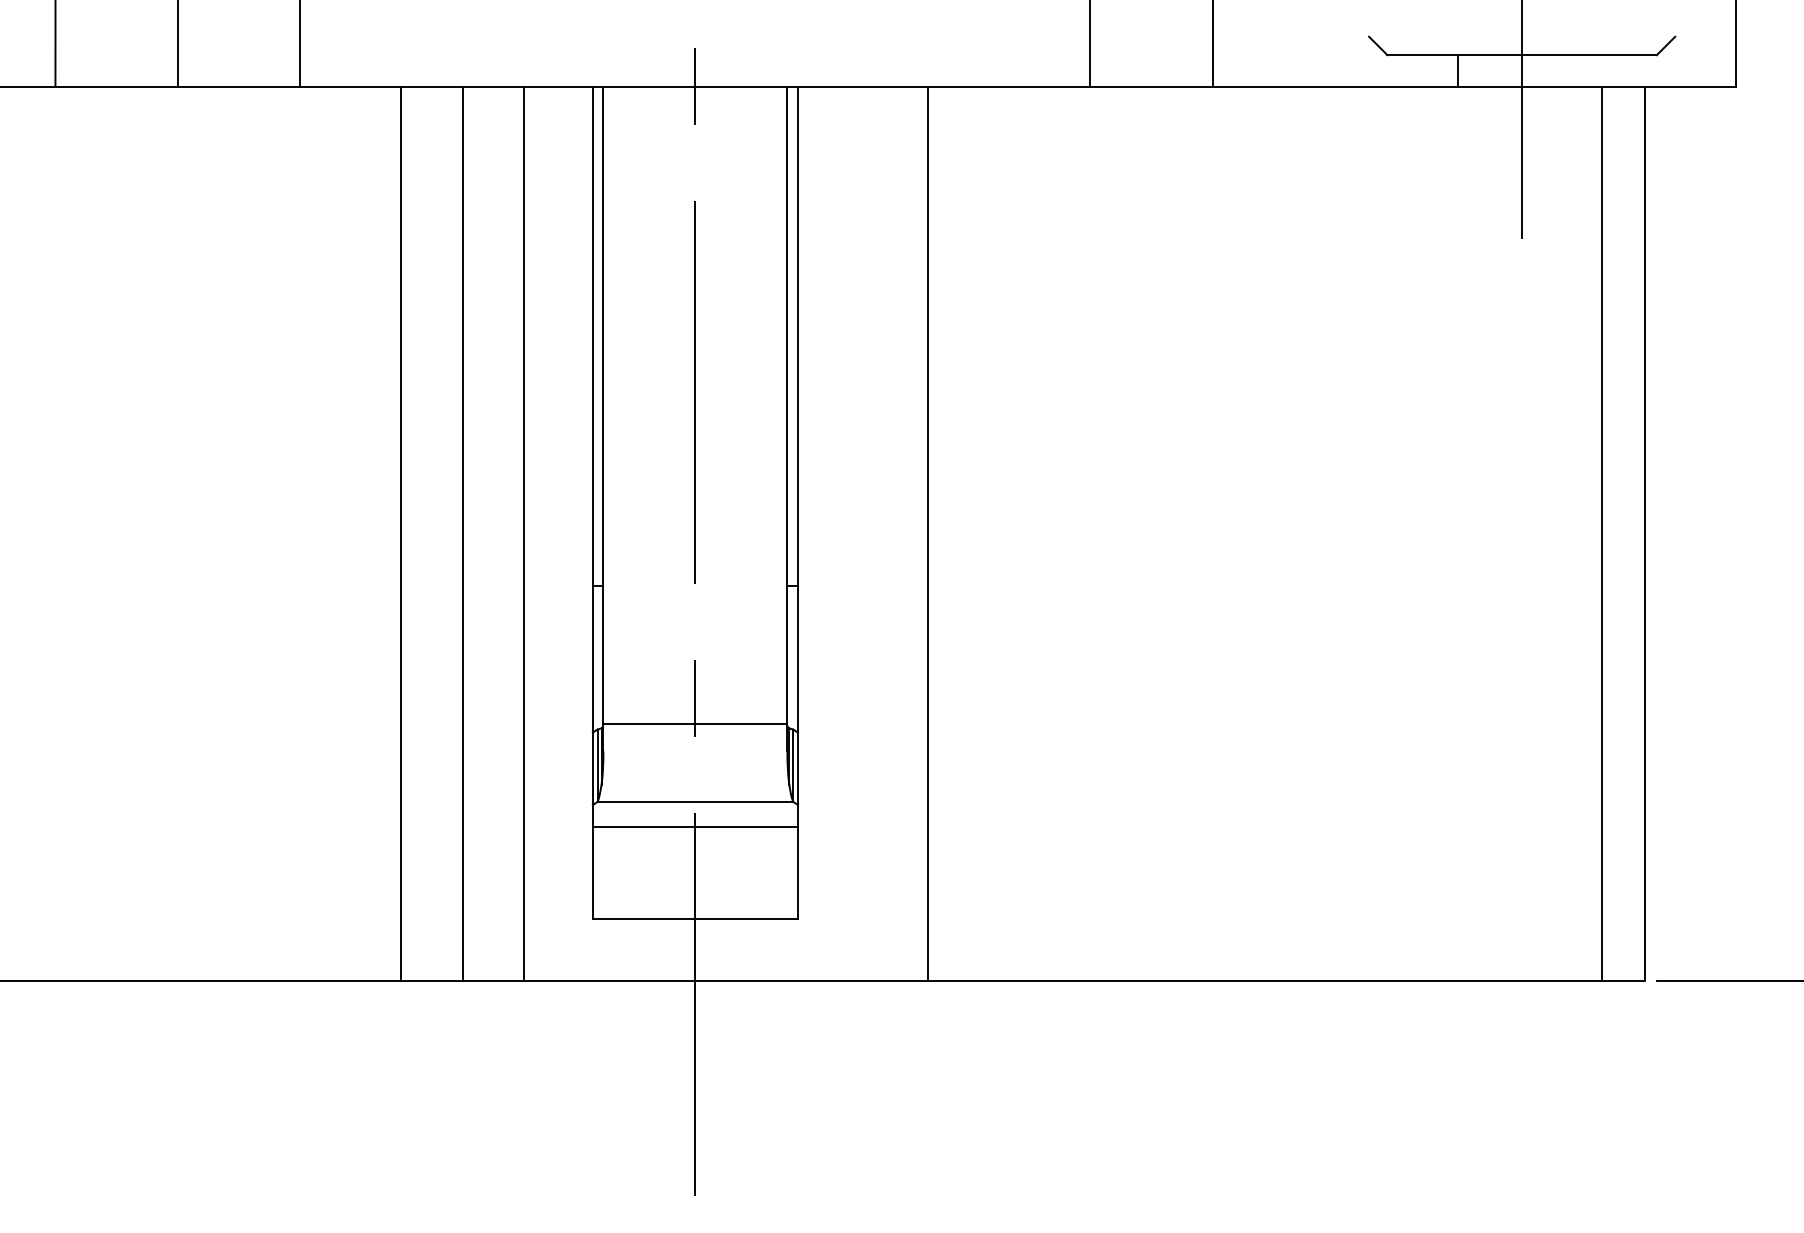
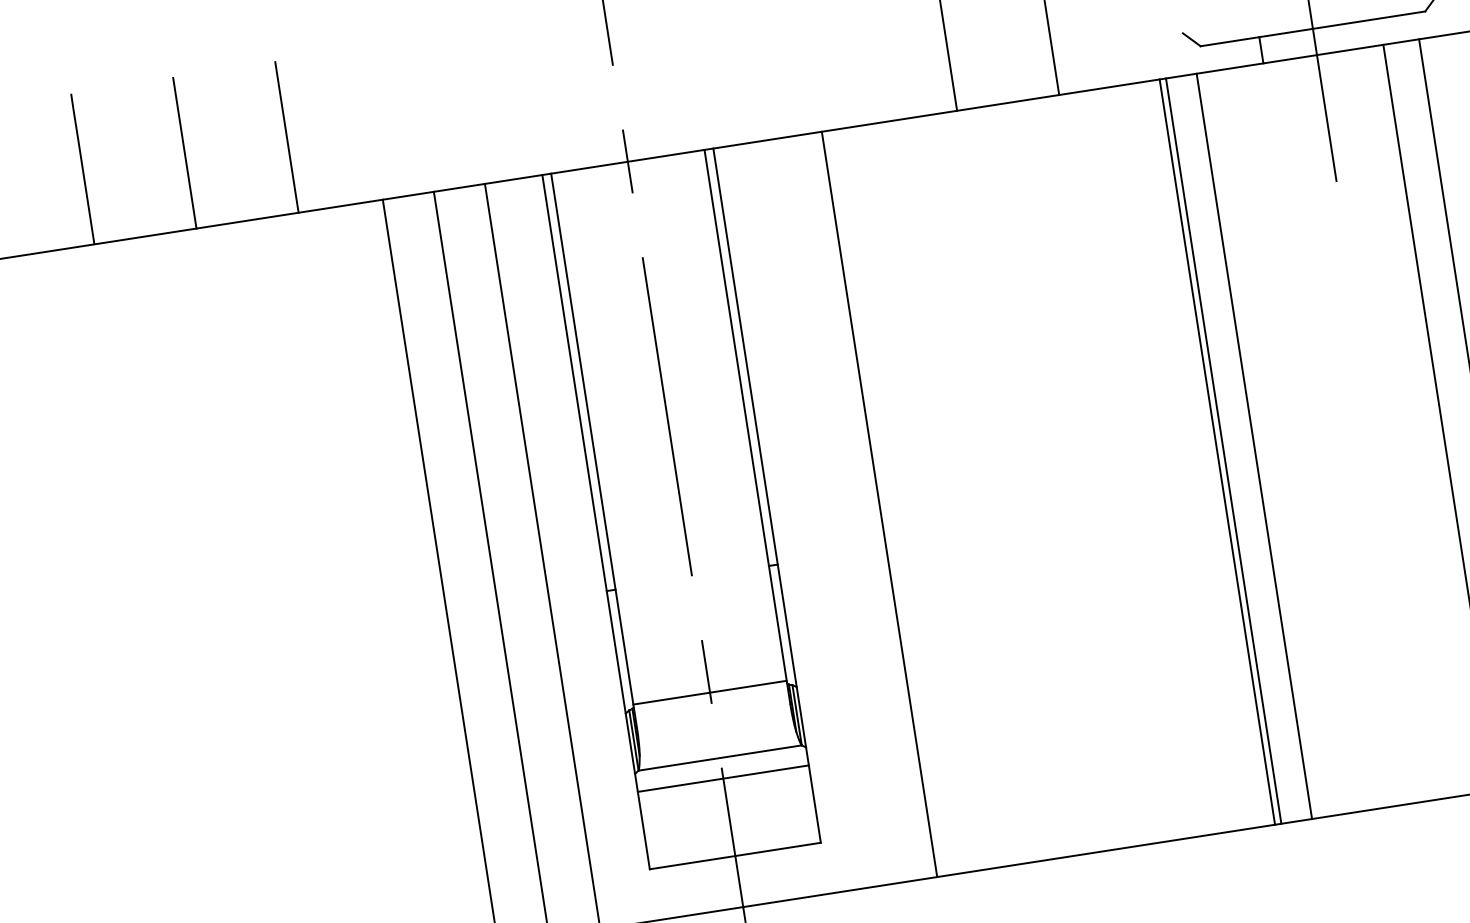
line: (1333, 533) -> (1217, 451), added
line: (1340, 533) -> (1223, 451), added
line: (1377, 533) -> (1254, 446), added

